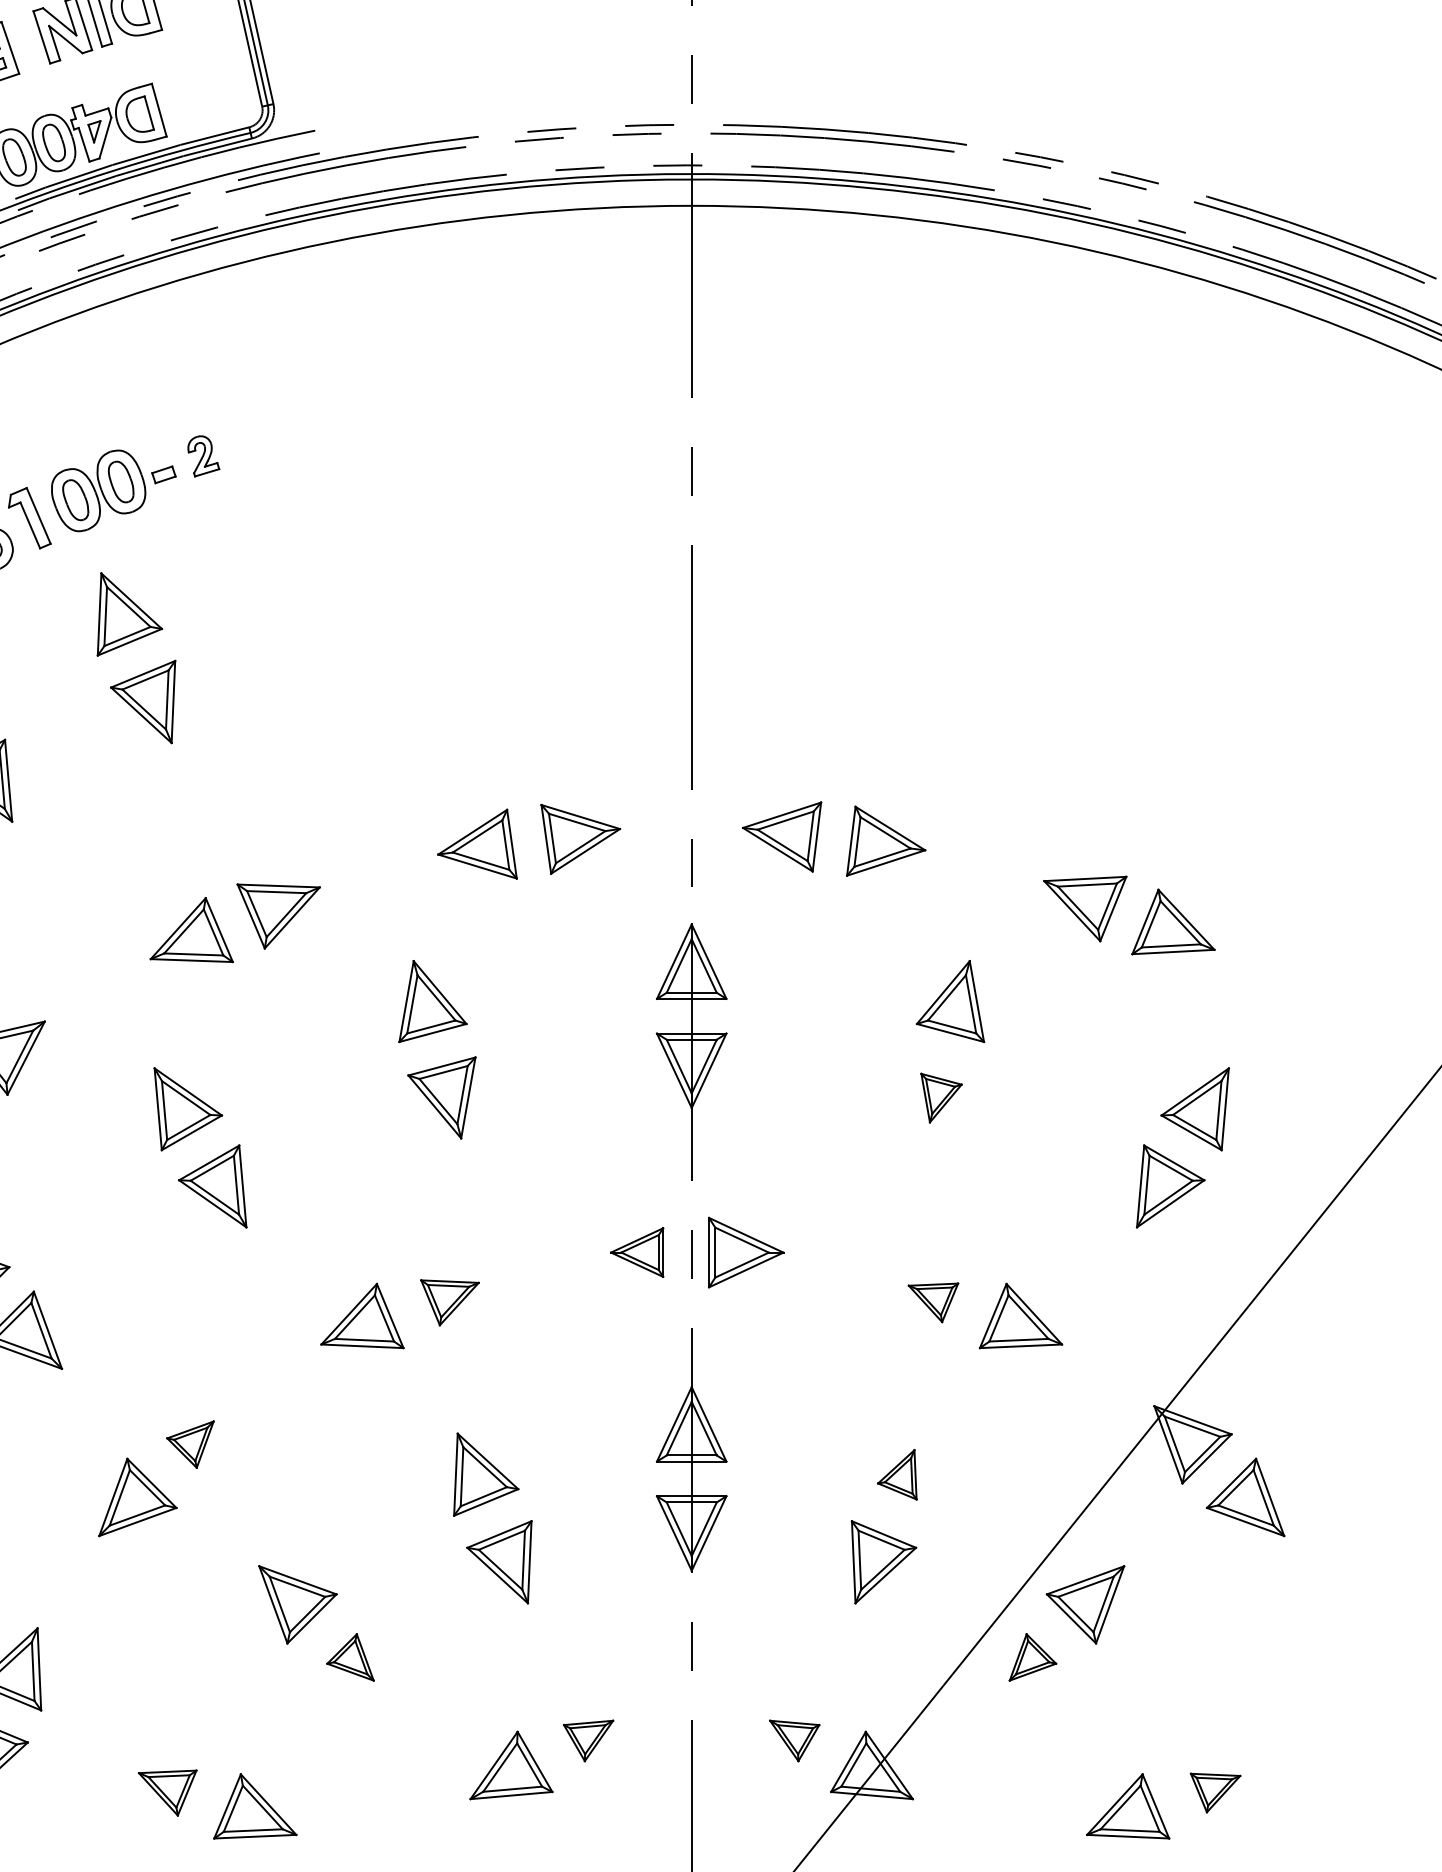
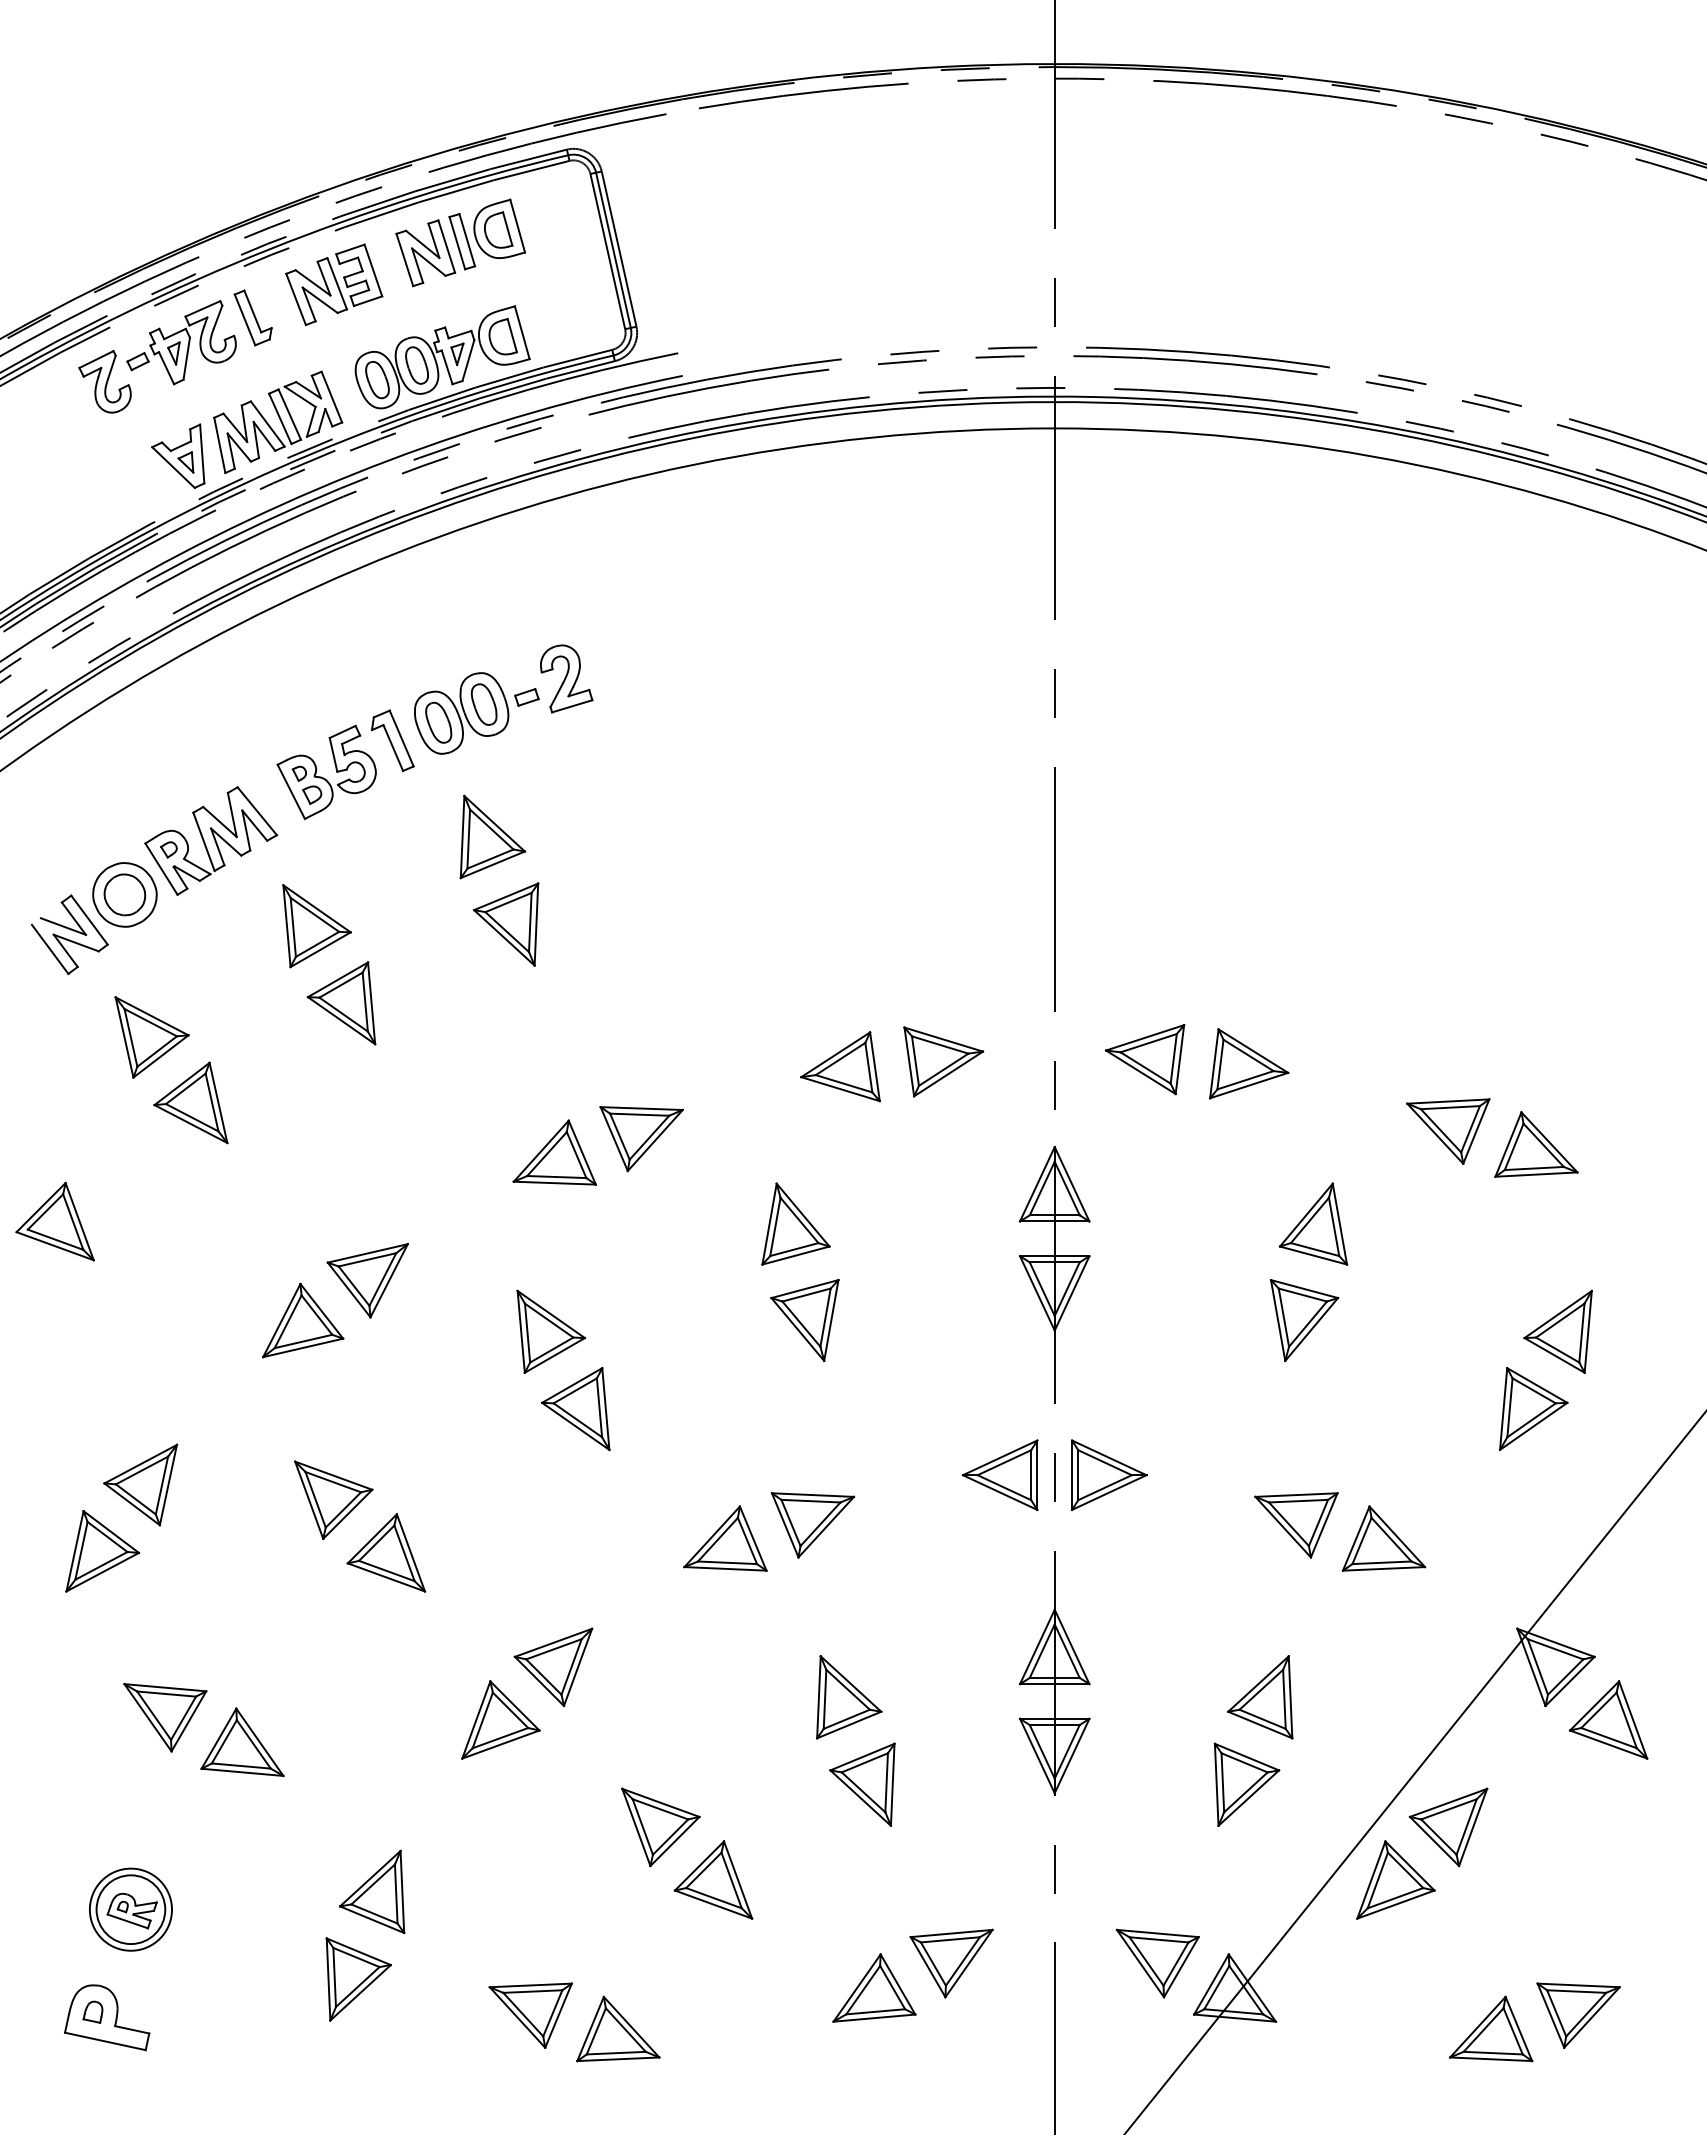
part: (203, 455) -> (566, 678), size x1.67
part: (941, 1097) -> (1304, 1320), size x1.67
part: (636, 1251) -> (999, 1474), size x1.43
part: (449, 1302) -> (812, 1525), size x1.43
part: (933, 1302) -> (1296, 1525), size x1.67
part: (190, 1443) -> (553, 1666), size x1.67
part: (897, 1474) -> (1260, 1697), size x1.67
part: (350, 1656) -> (713, 1879), size x1.67
part: (1032, 1656) -> (1395, 1879), size x1.67
part: (588, 1740) -> (951, 1963), size x1.67
part: (794, 1740) -> (1157, 1963), size x1.67
part: (167, 1792) -> (530, 2015), size x1.43
part: (1215, 1792) -> (1578, 2015), size x1.67

